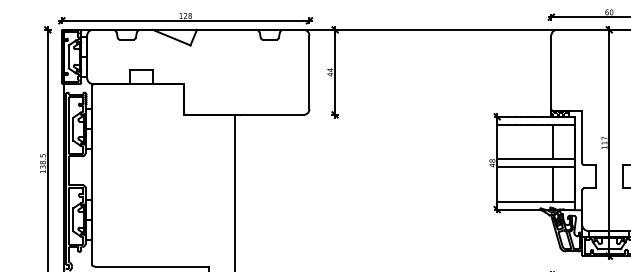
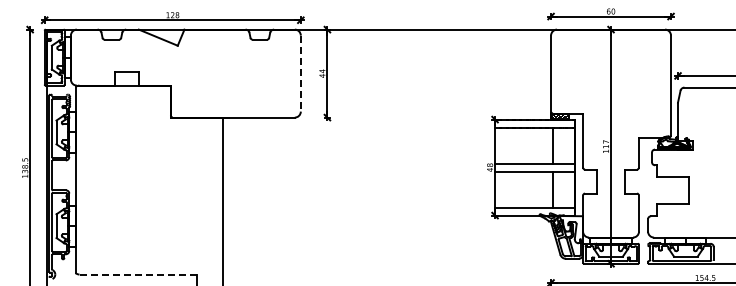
line: (309, 72) -> (300, 73), solid -> dashed
line: (152, 266) -> (138, 274), solid -> dashed

